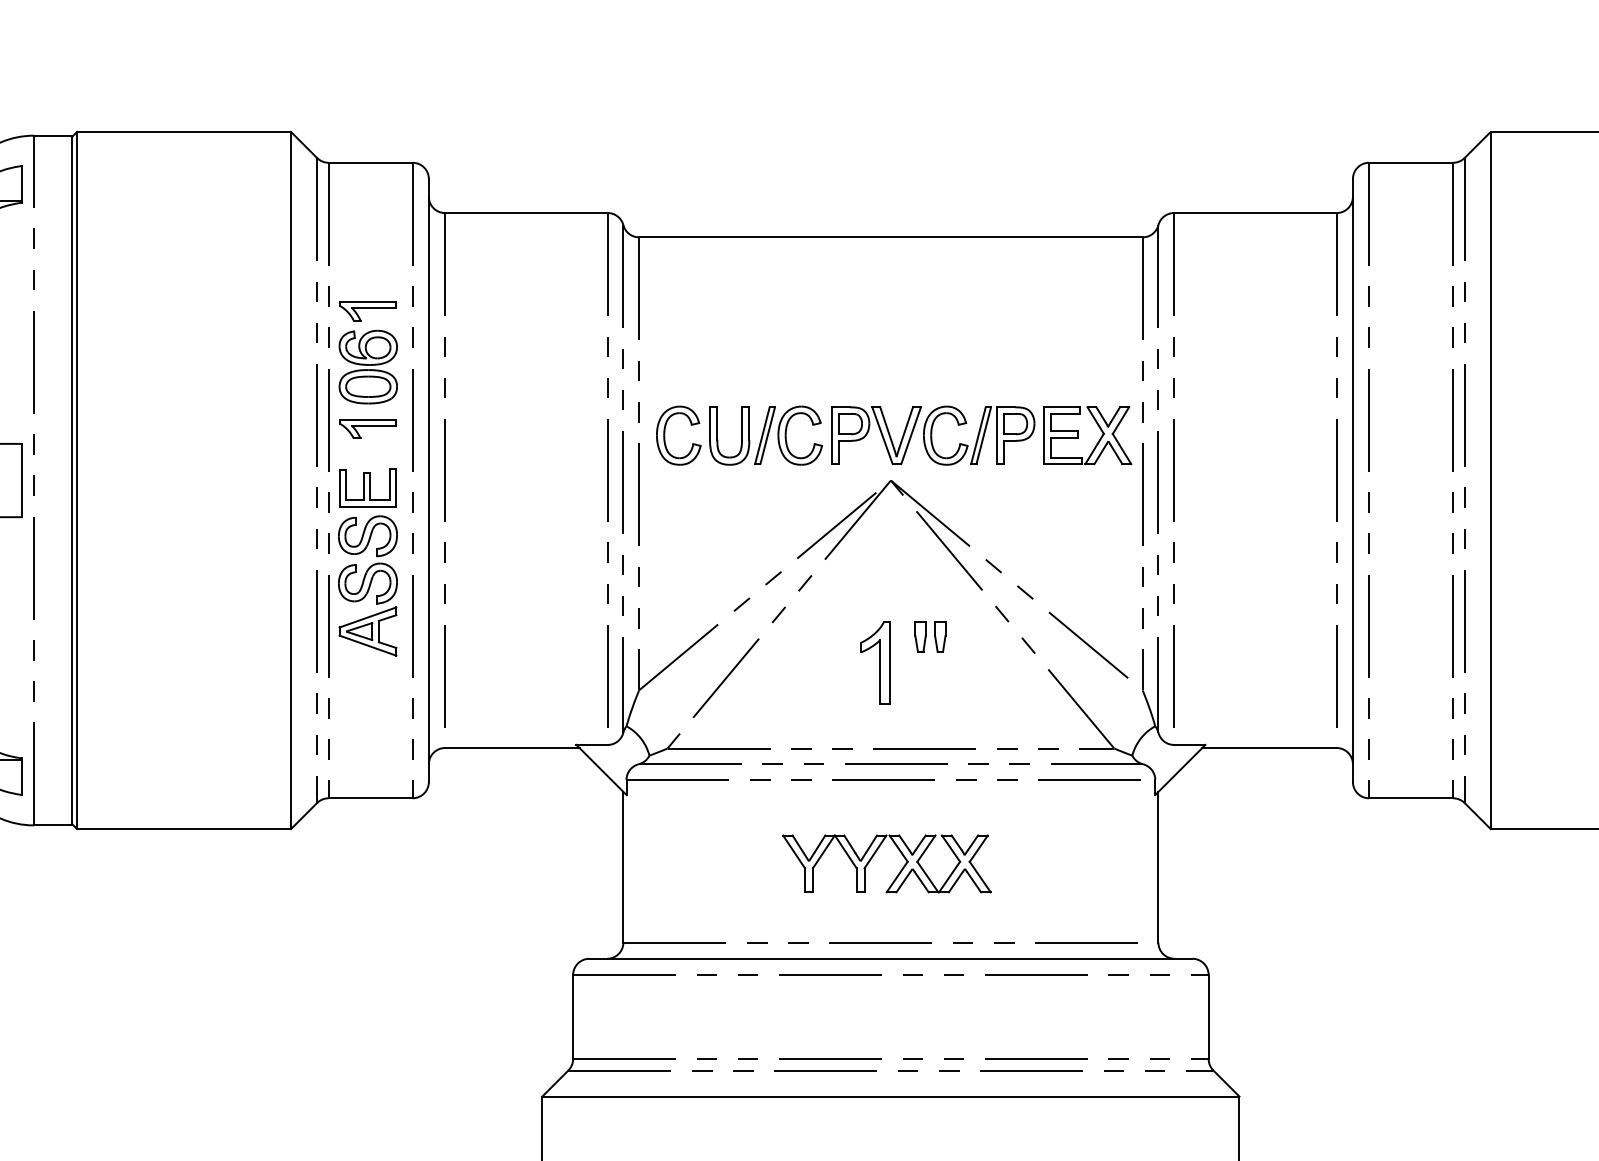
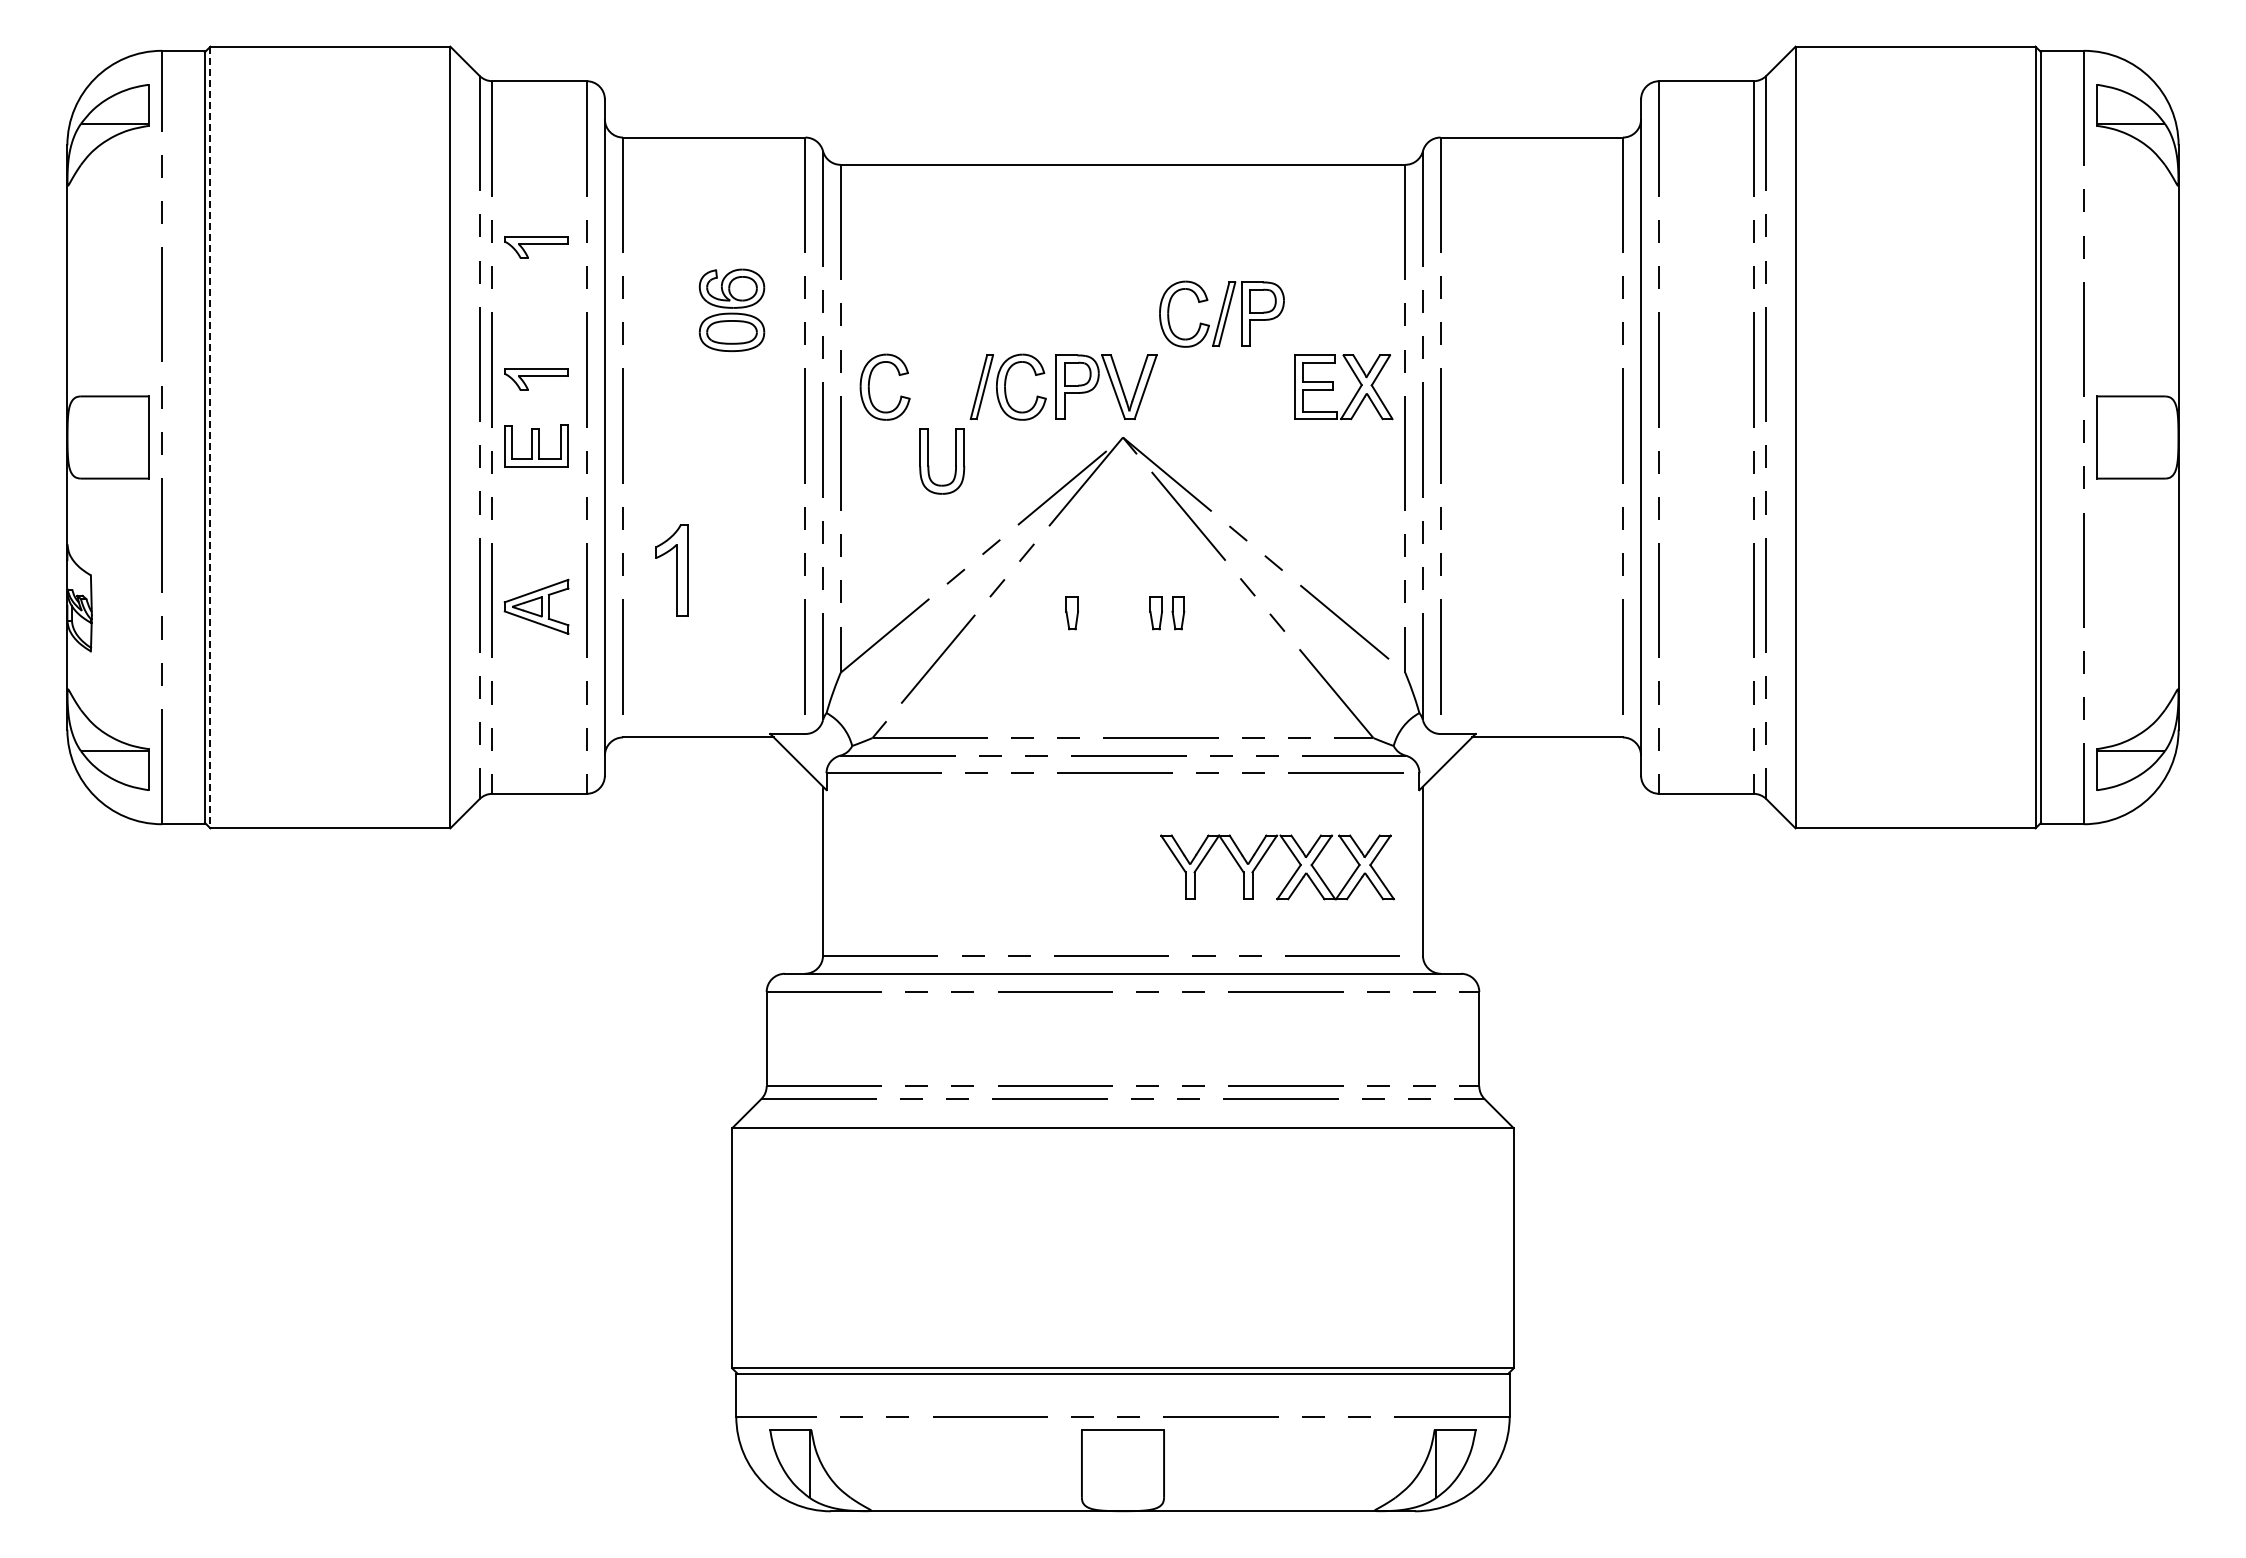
part: (367, 366) -> (731, 309), moved
part: (741, 435) -> (955, 461), moved
part: (978, 435) -> (1221, 313), moved
line: (77, 480) -> (210, 437), solid -> dashed
part: (371, 565) -> (540, 532), removed
part: (844, 637) -> (1071, 613), added
part: (875, 663) -> (671, 570), moved
part: (899, 872) -> (1291, 876), moved

